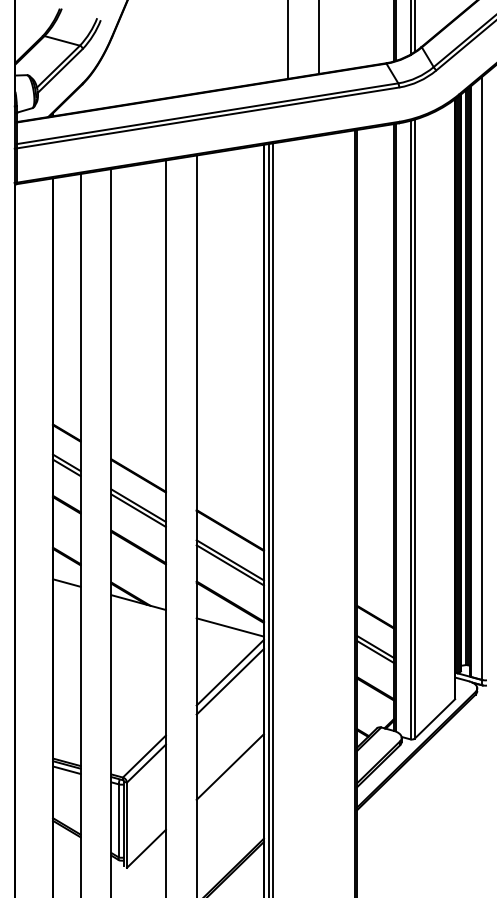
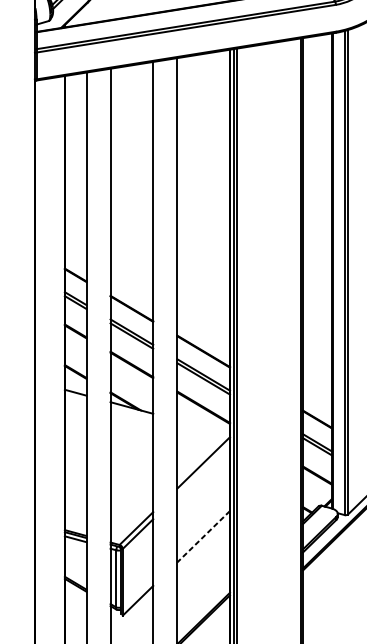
line: (229, 627) -> (203, 427), removed
line: (229, 681) -> (203, 469), removed
line: (230, 767) -> (203, 537), solid -> dashed

